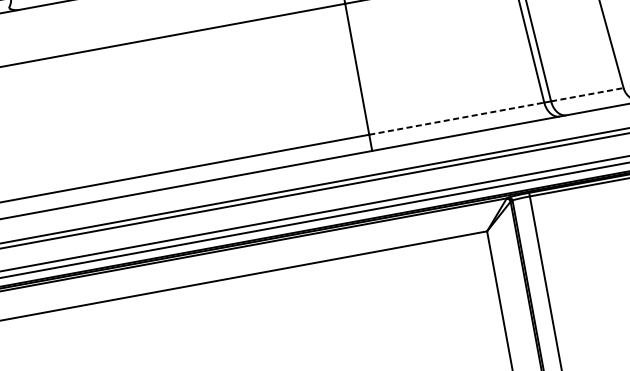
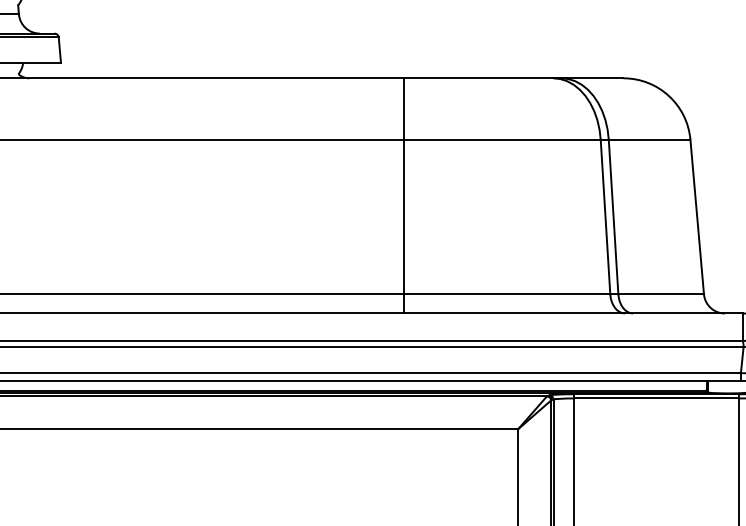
line: (587, 94) -> (661, 294), dashed -> solid
line: (457, 118) -> (507, 294), dashed -> solid

